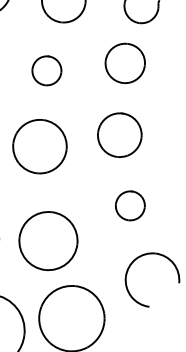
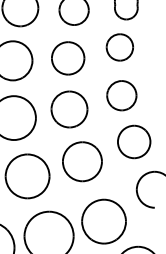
part: (47, 70) -> (68, 58), size x1.67
part: (130, 205) -> (134, 141), size x1.67
part: (48, 240) -> (82, 161), moved

